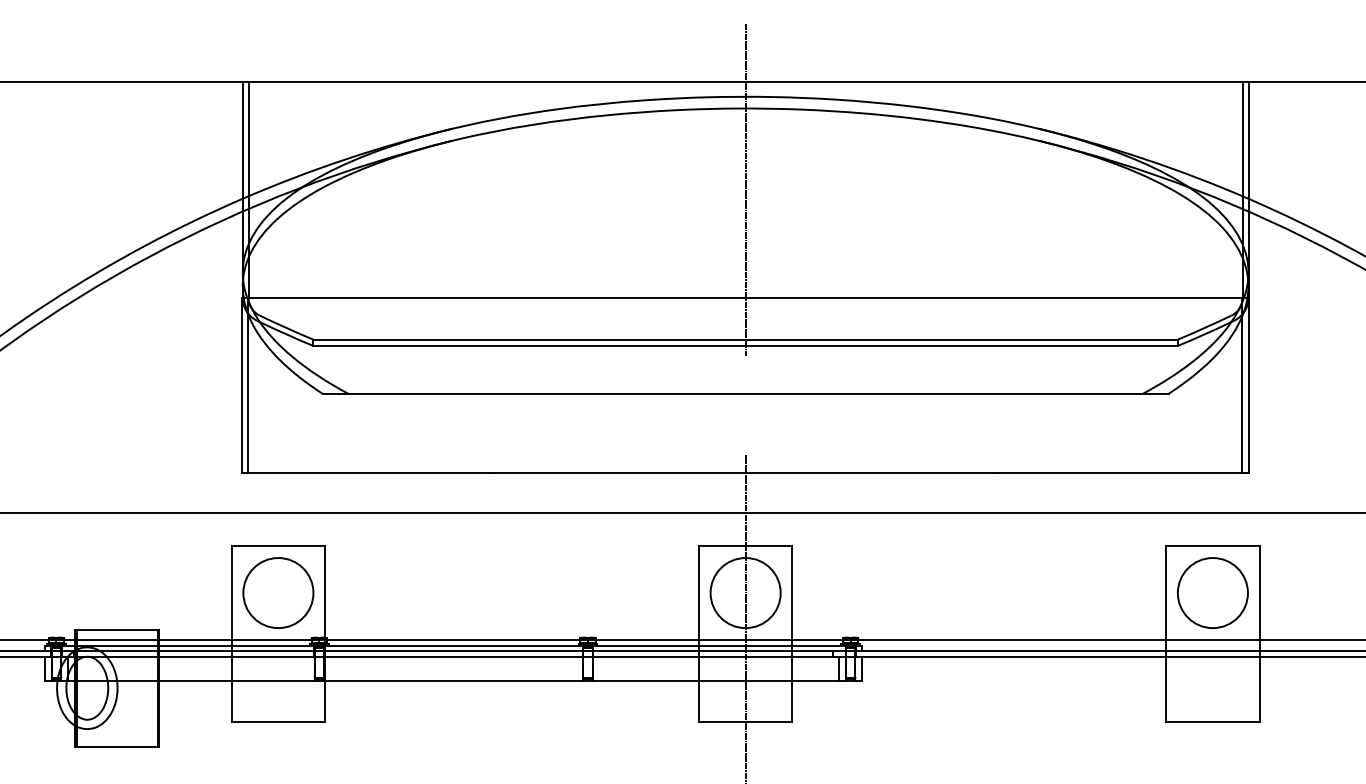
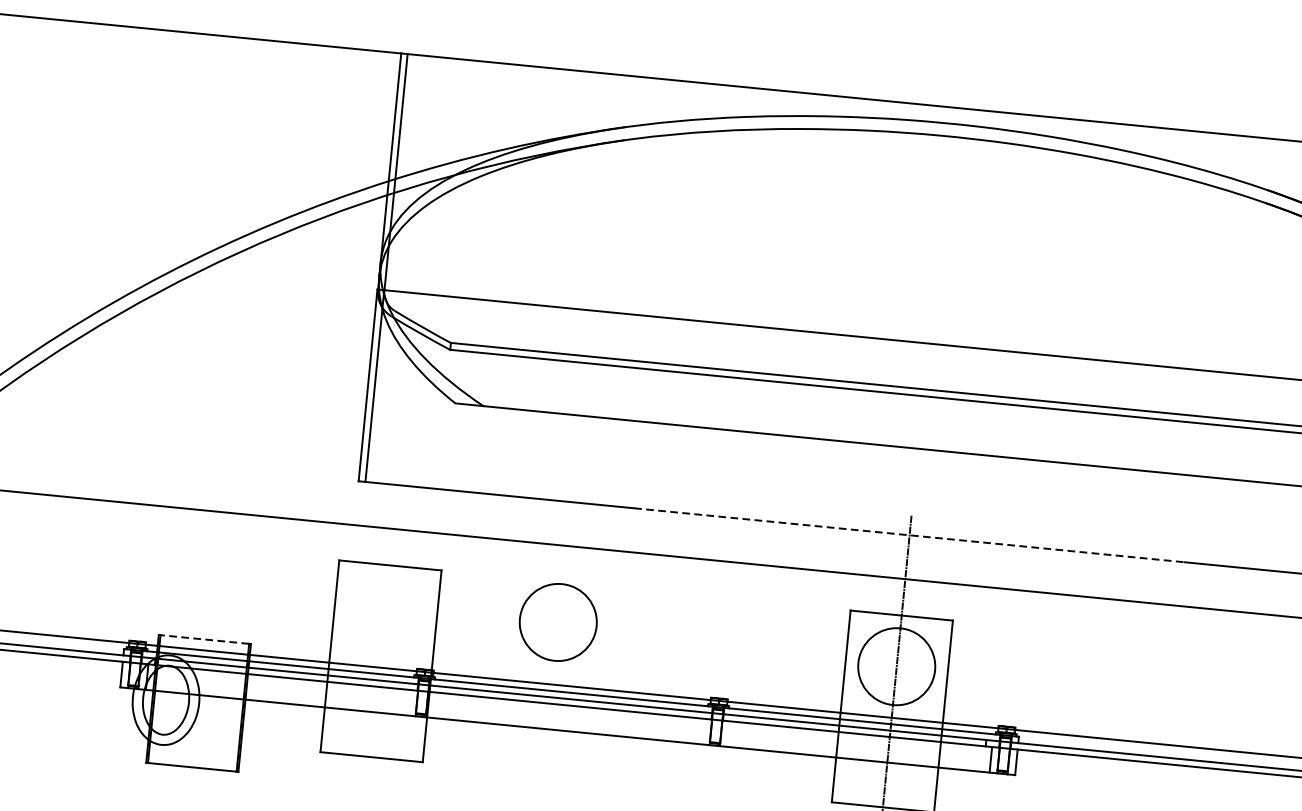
line: (745, 189) -> (939, 225), removed
line: (745, 472) -> (909, 534), solid -> dashed
circle: (278, 592) -> (558, 621), moved
line: (115, 629) -> (203, 638), solid -> dashed

